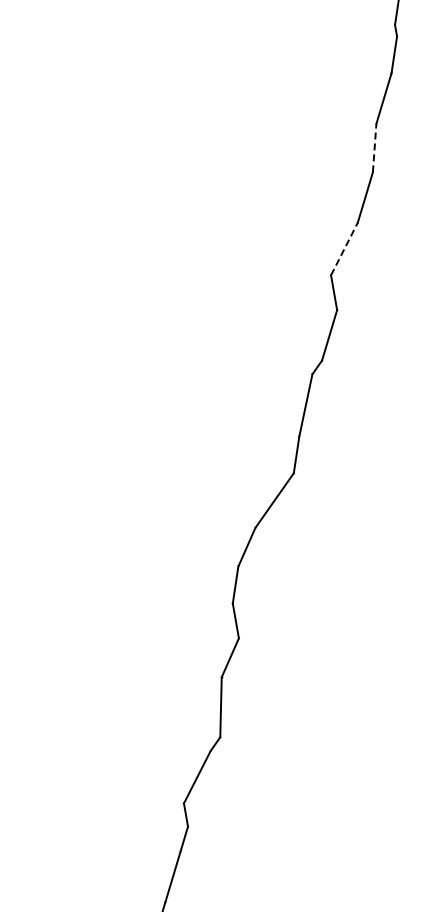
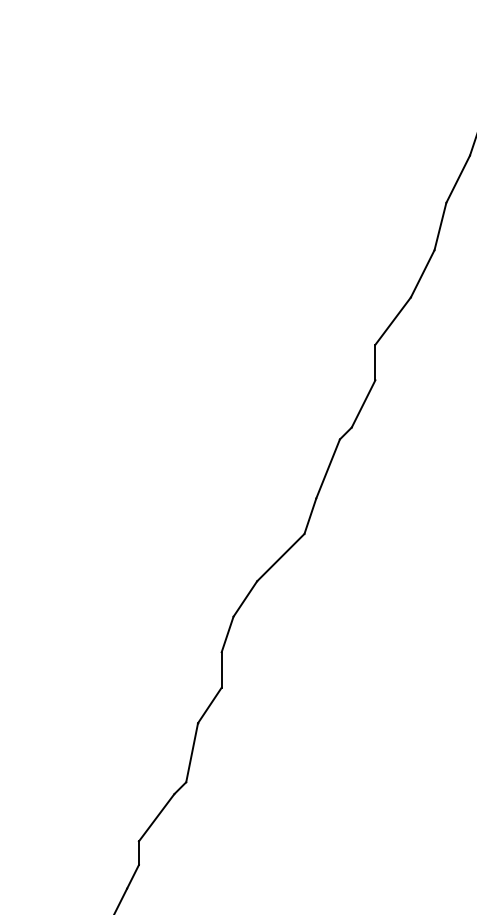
line: (374, 148) -> (440, 226), dashed -> solid
line: (344, 249) -> (393, 321), dashed -> solid

